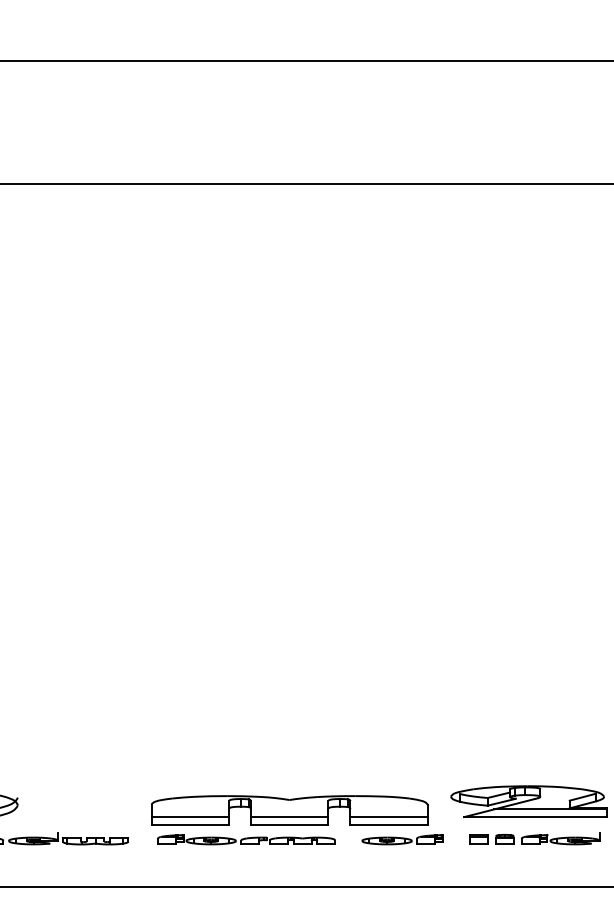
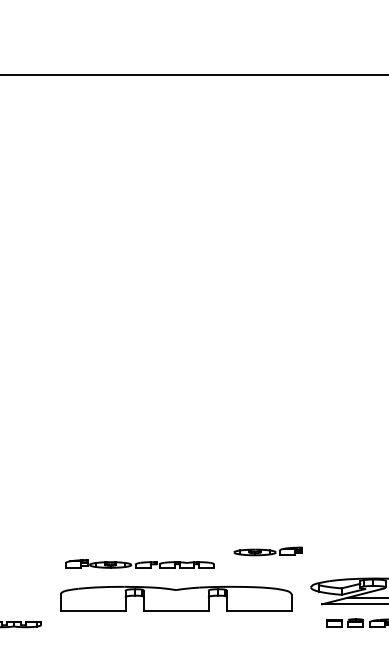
line: (190, 816) -> (93, 603), removed
line: (289, 816) -> (176, 603), removed
line: (388, 816) -> (258, 603), removed
part: (246, 839) -> (140, 563), moved
part: (402, 839) -> (267, 551), moved

